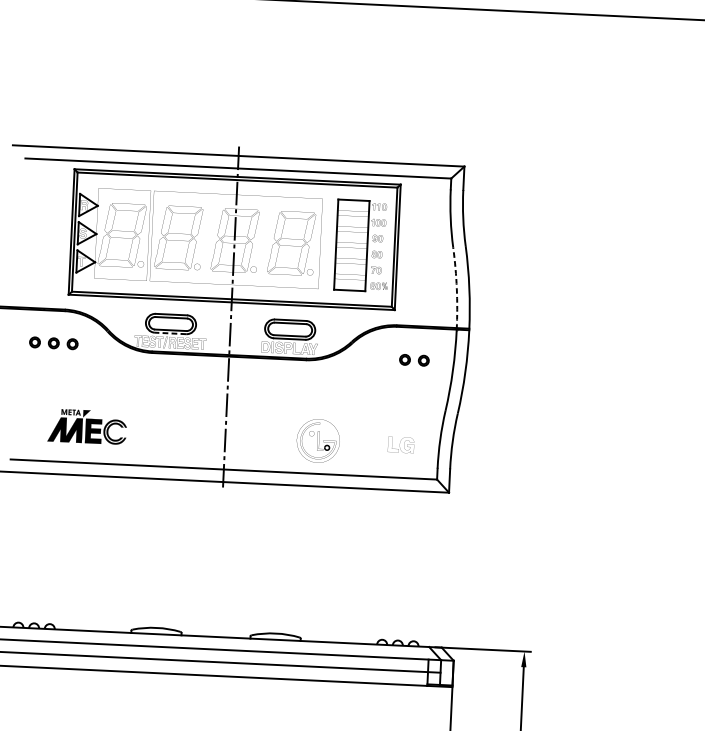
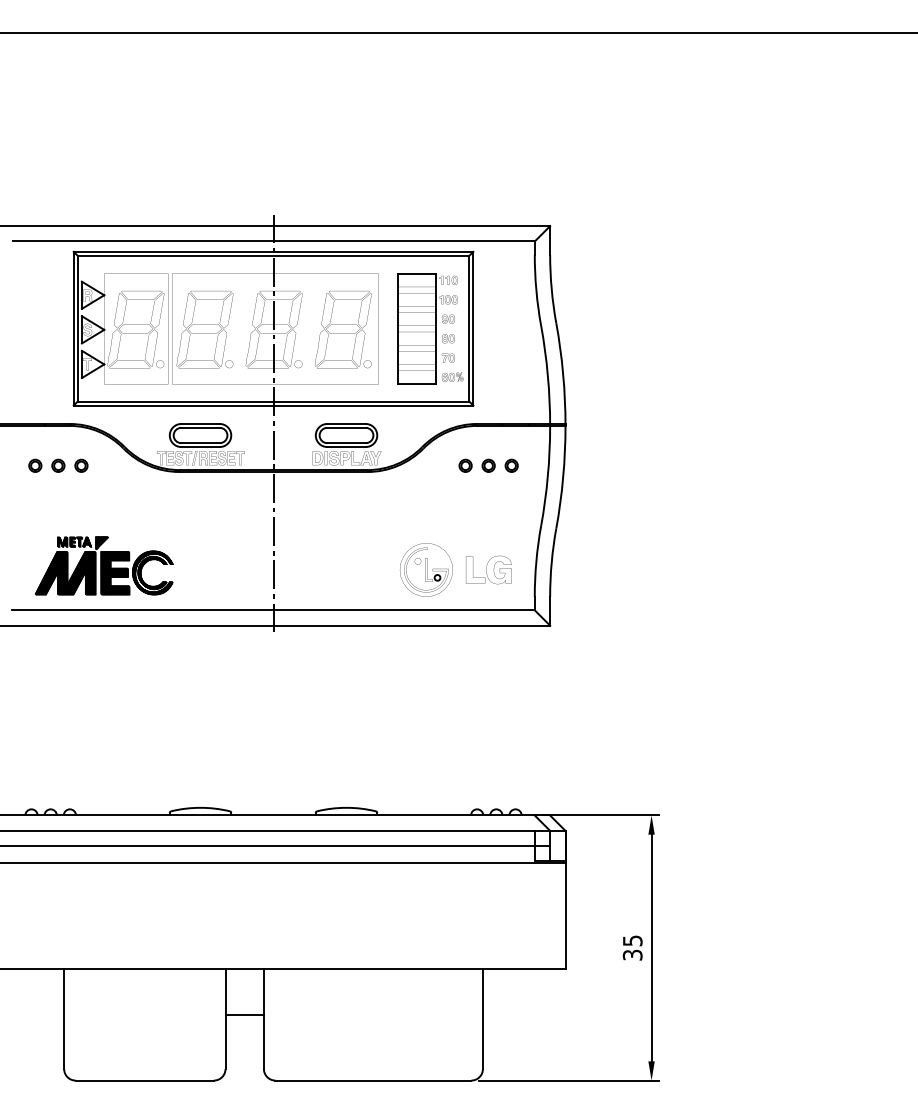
arc: (456, 288) -> (547, 375), dashed -> solid
line: (170, 333) -> (200, 447), dashed -> solid
part: (386, 358) -> (465, 465), added
part: (87, 426) -> (104, 565), size x1.43
part: (318, 440) -> (426, 569), moved
part: (400, 444) -> (488, 569), size x1.43

